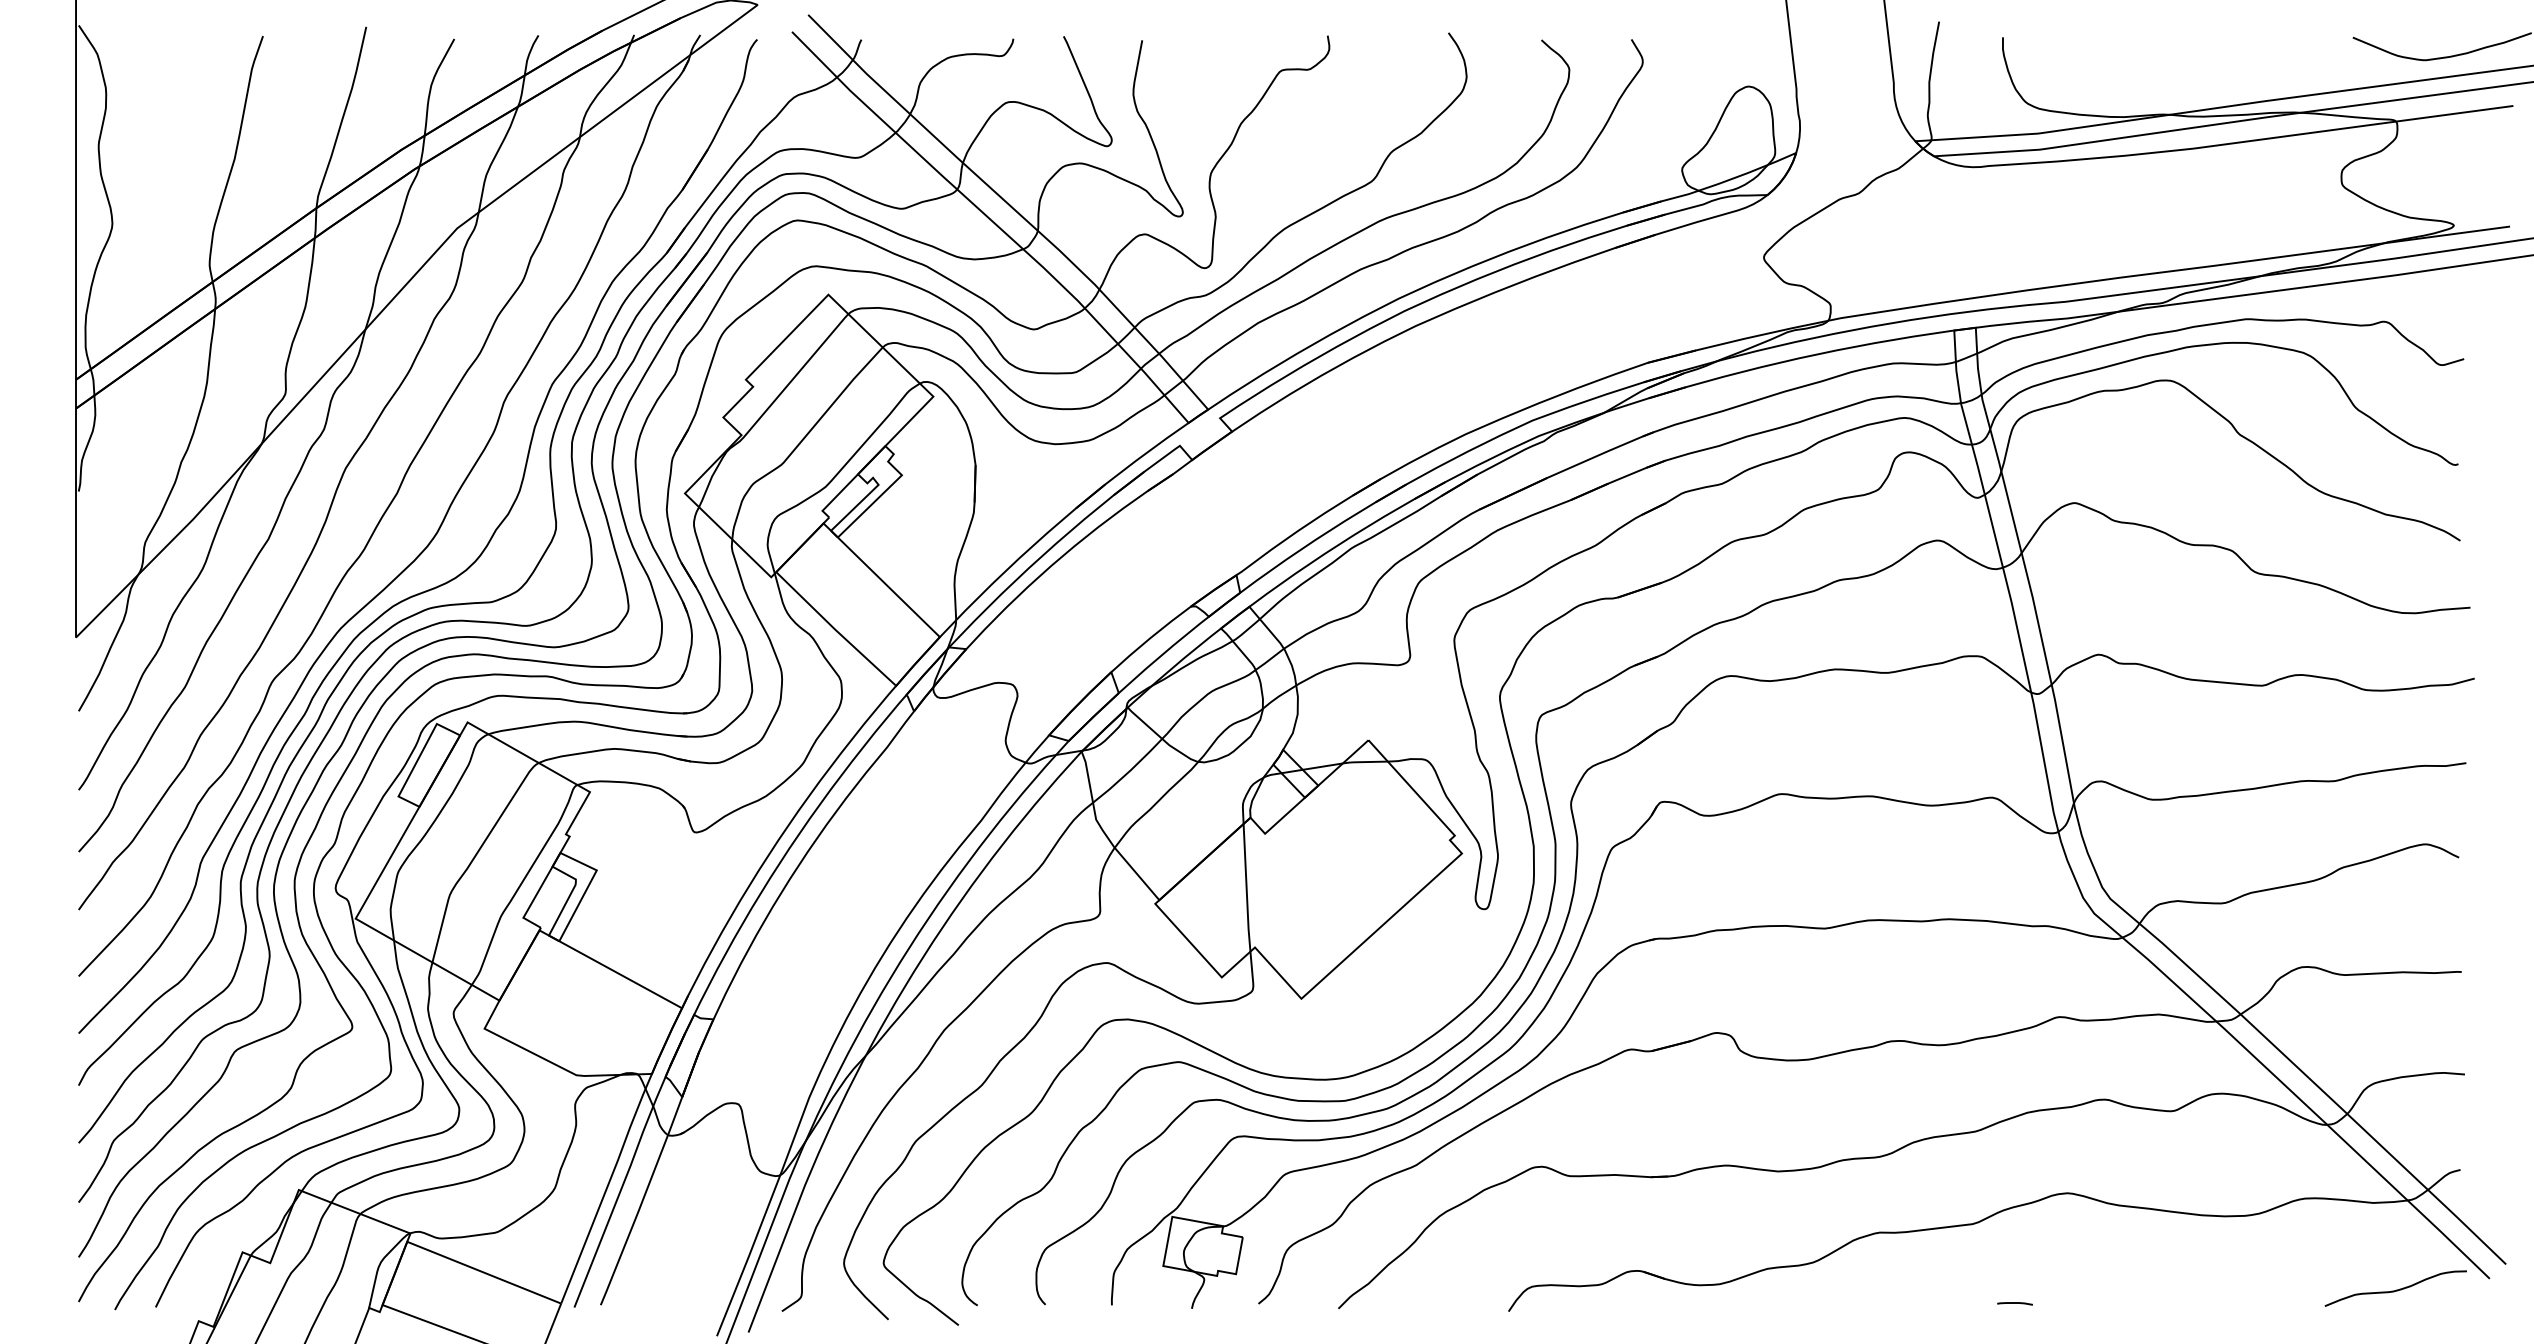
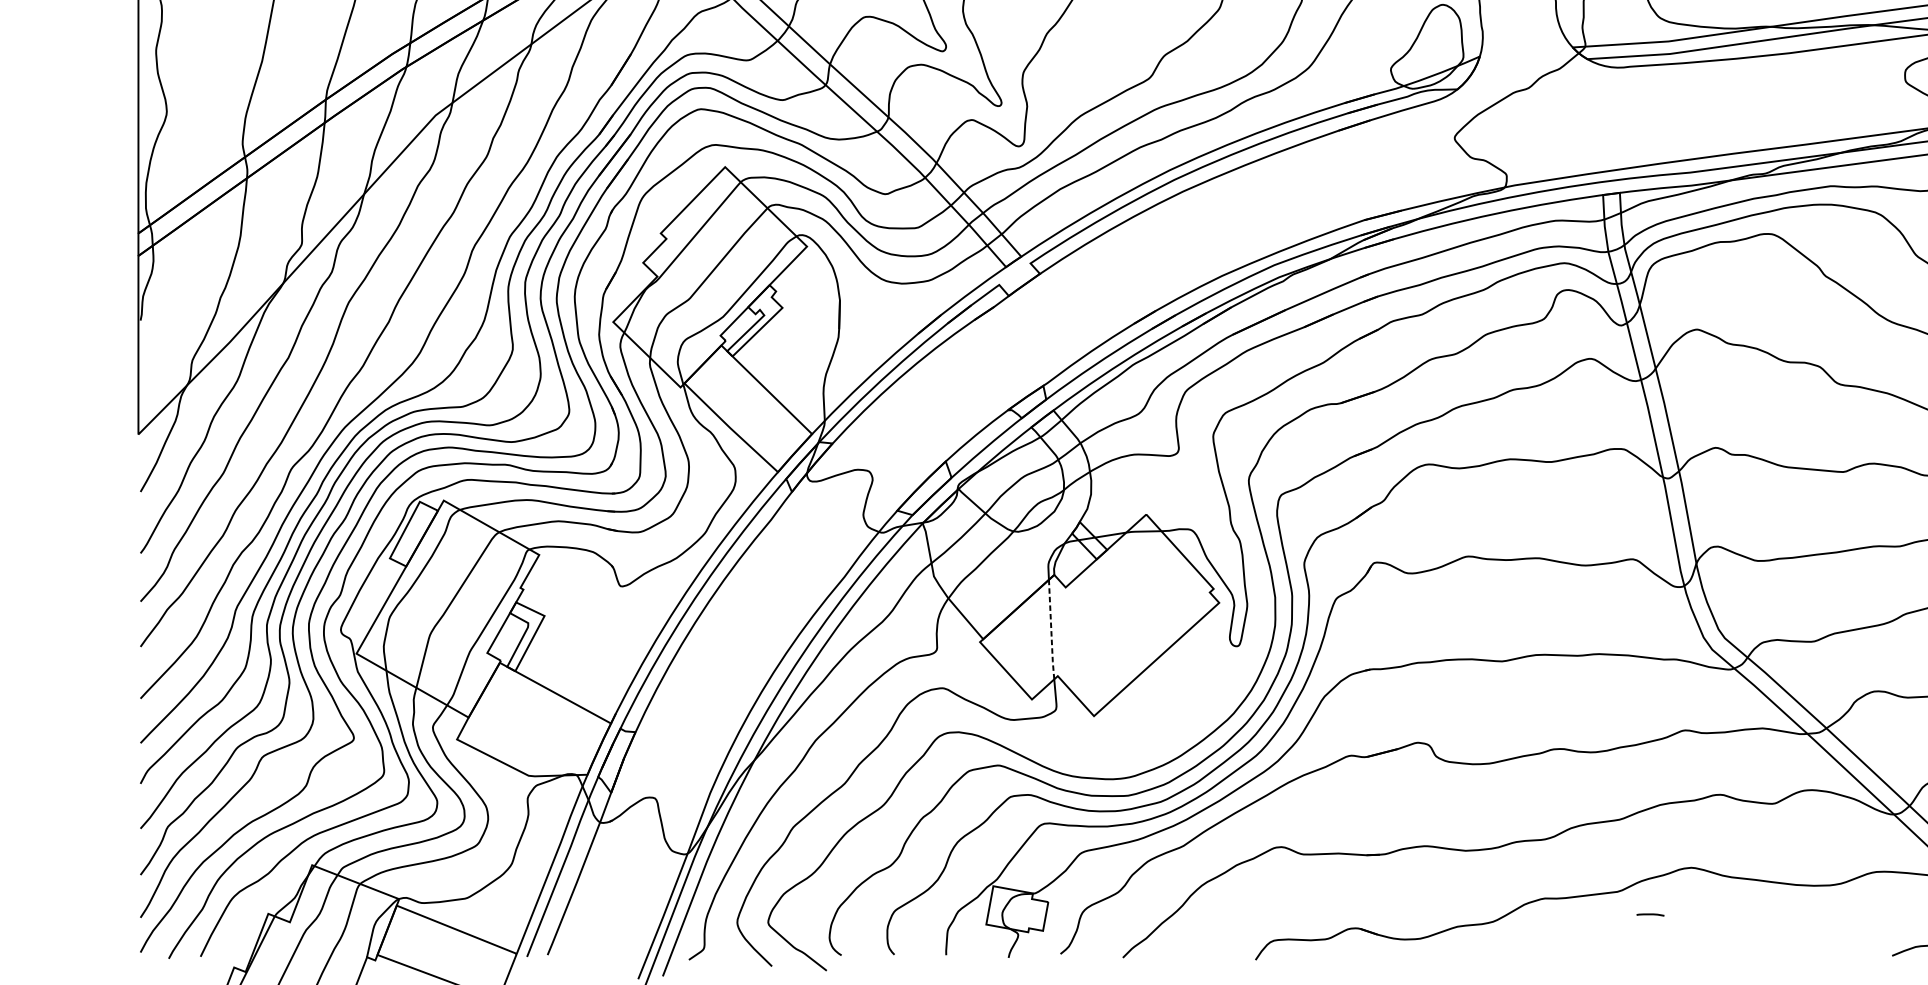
line: (1246, 888) -> (1051, 630), solid -> dashed
line: (2014, 1303) -> (1650, 914), moved

